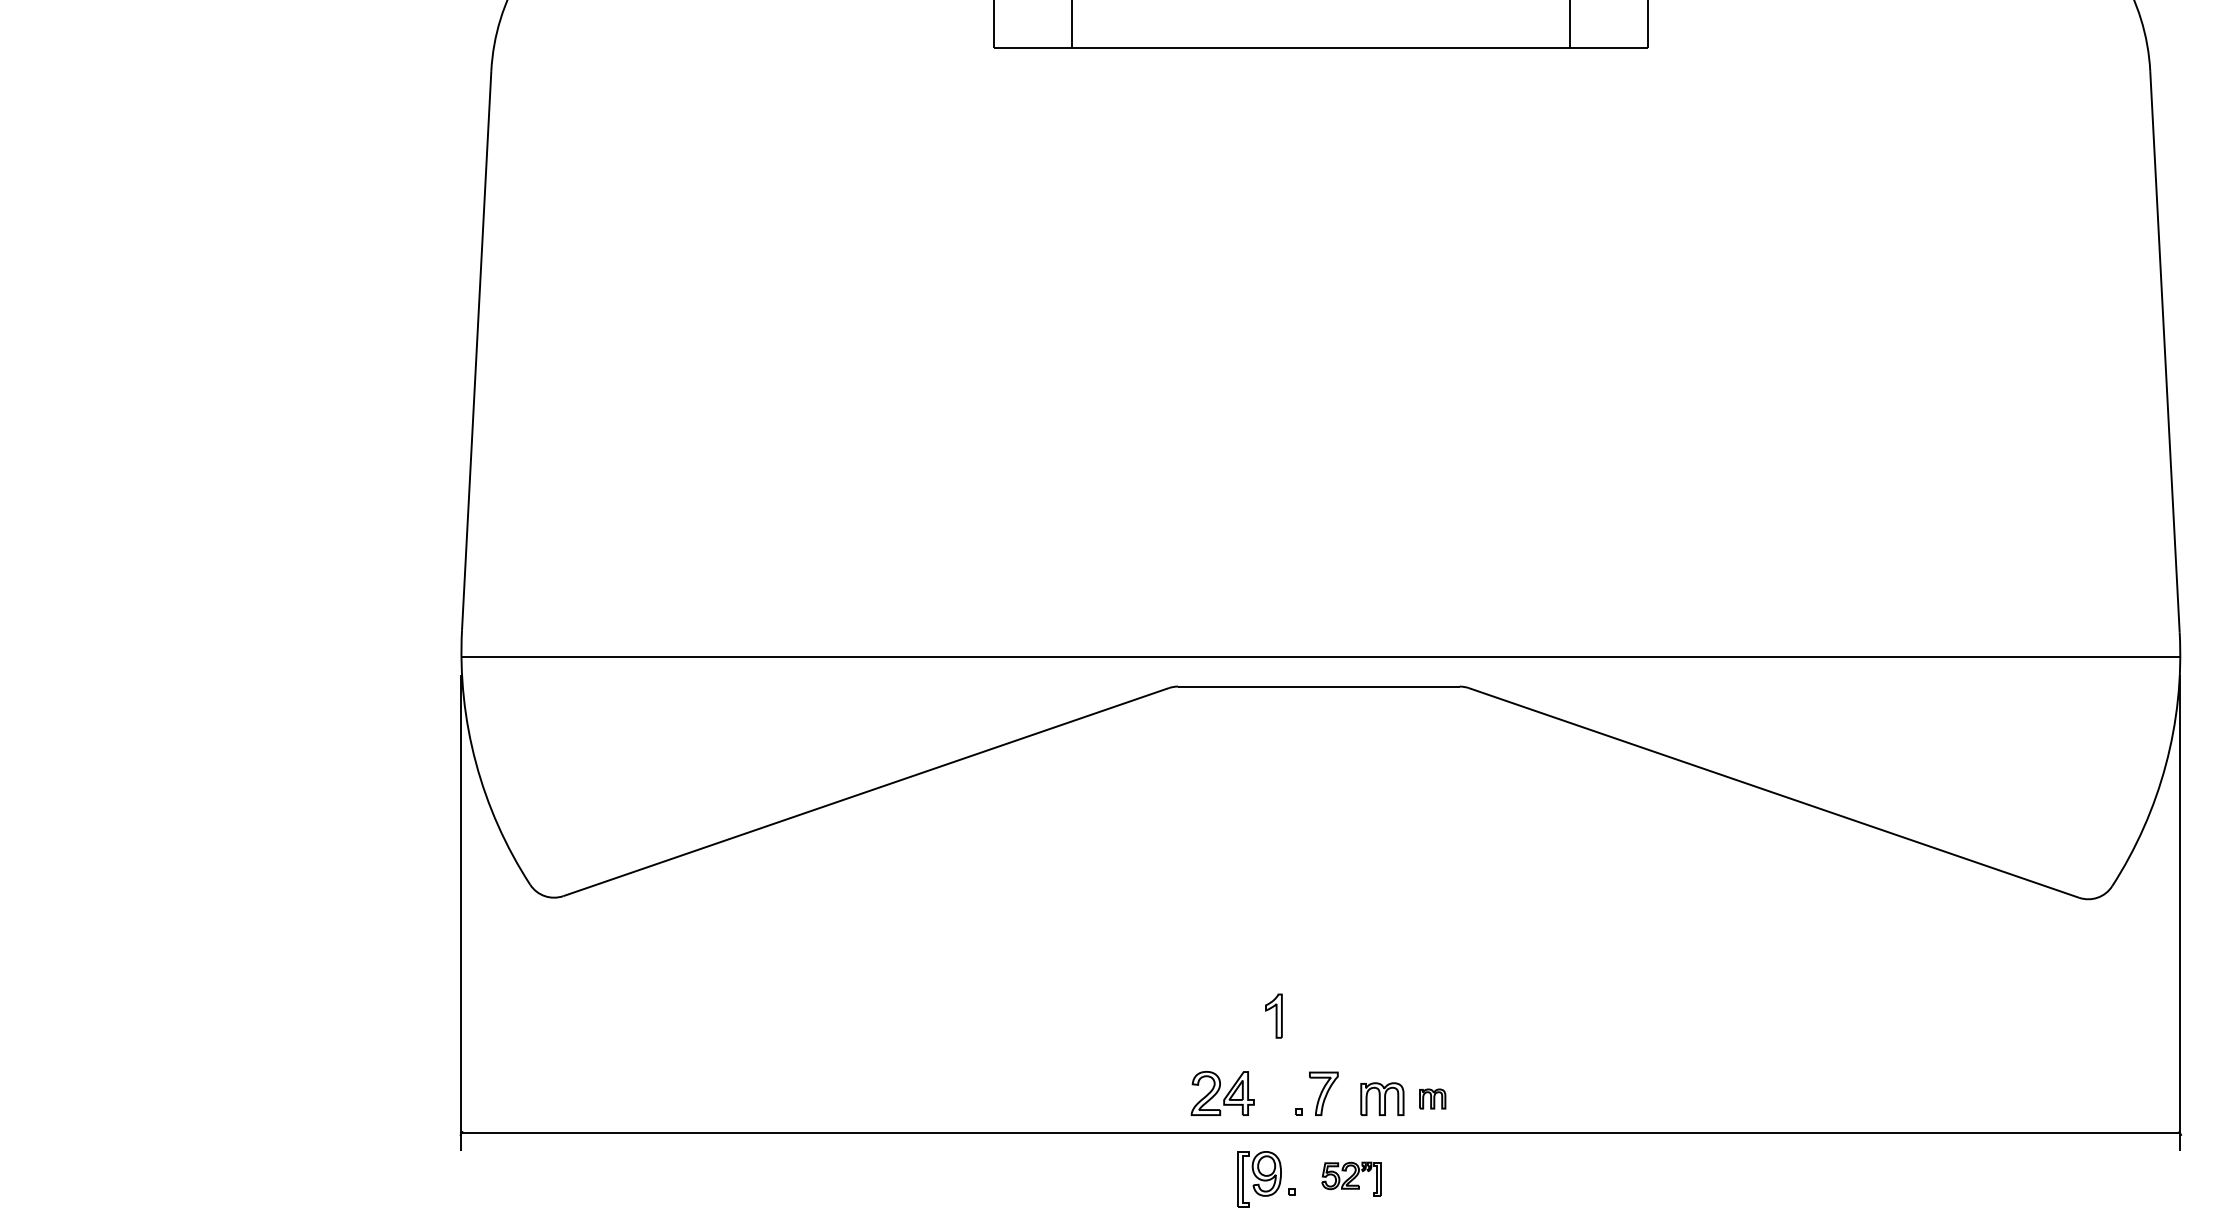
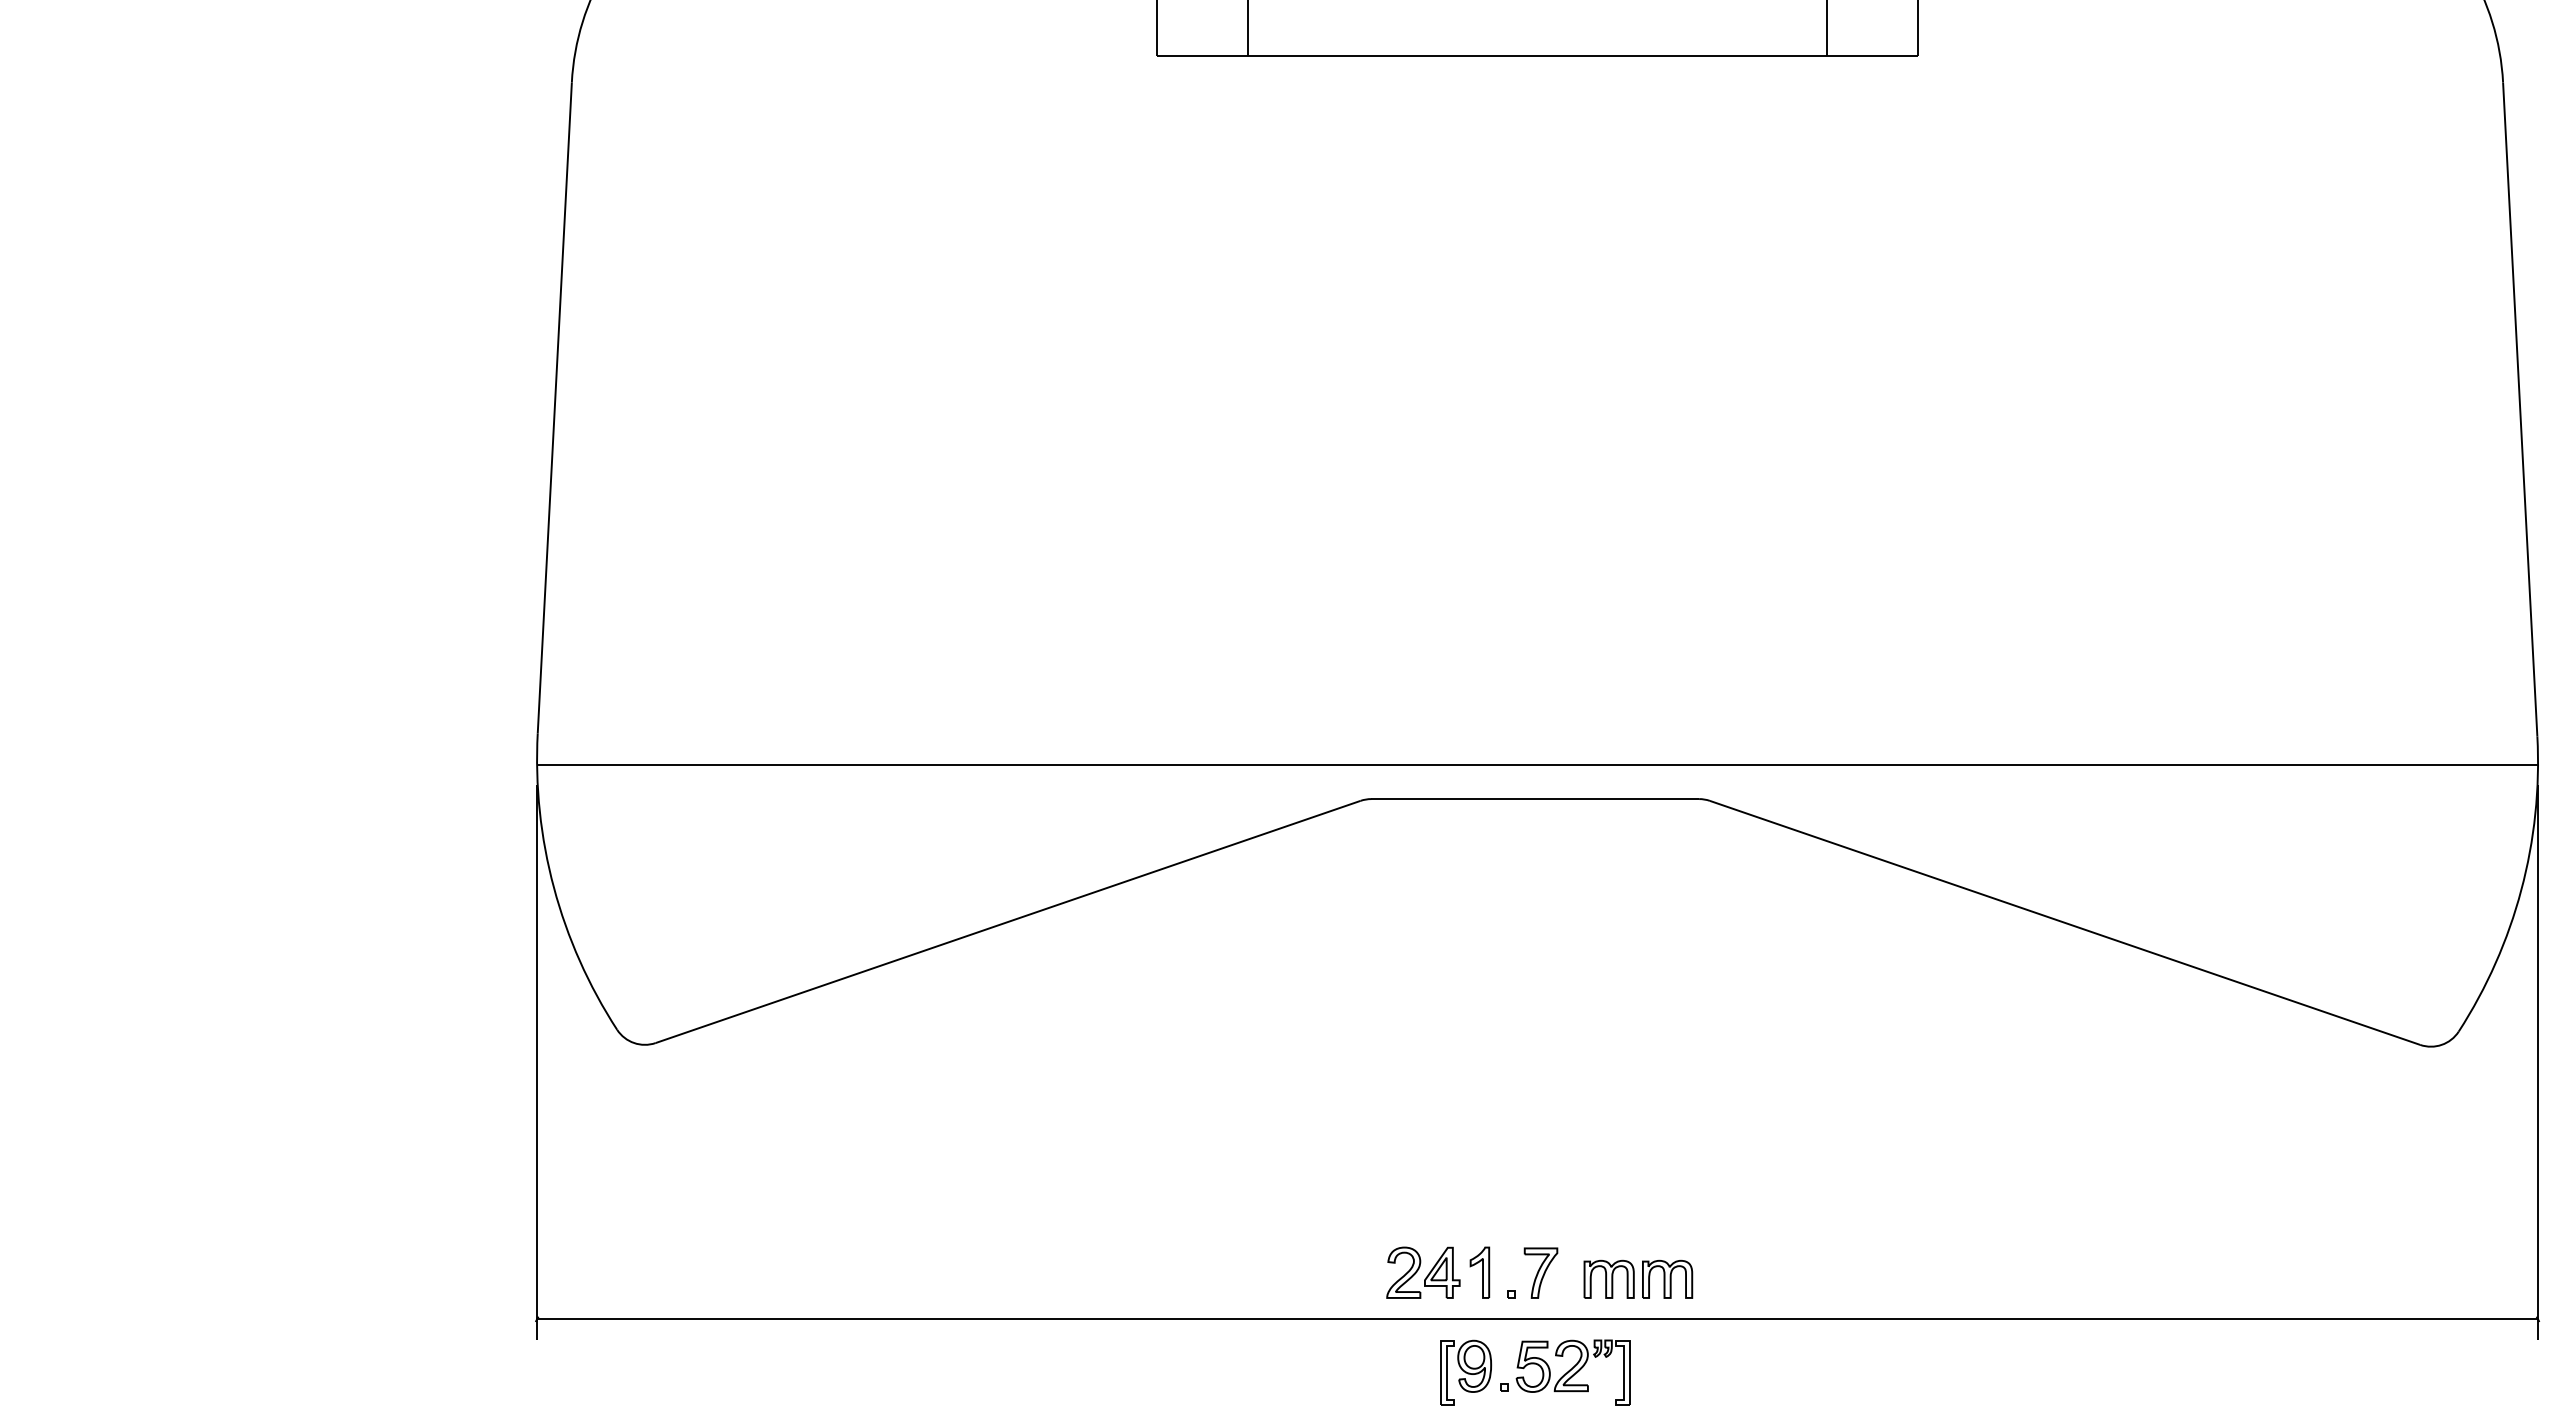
part: (1273, 1015) -> (1479, 1272), moved
part: (1432, 1098) -> (1667, 1278), size x1.67
part: (1350, 1179) -> (1572, 1372), size x1.67

